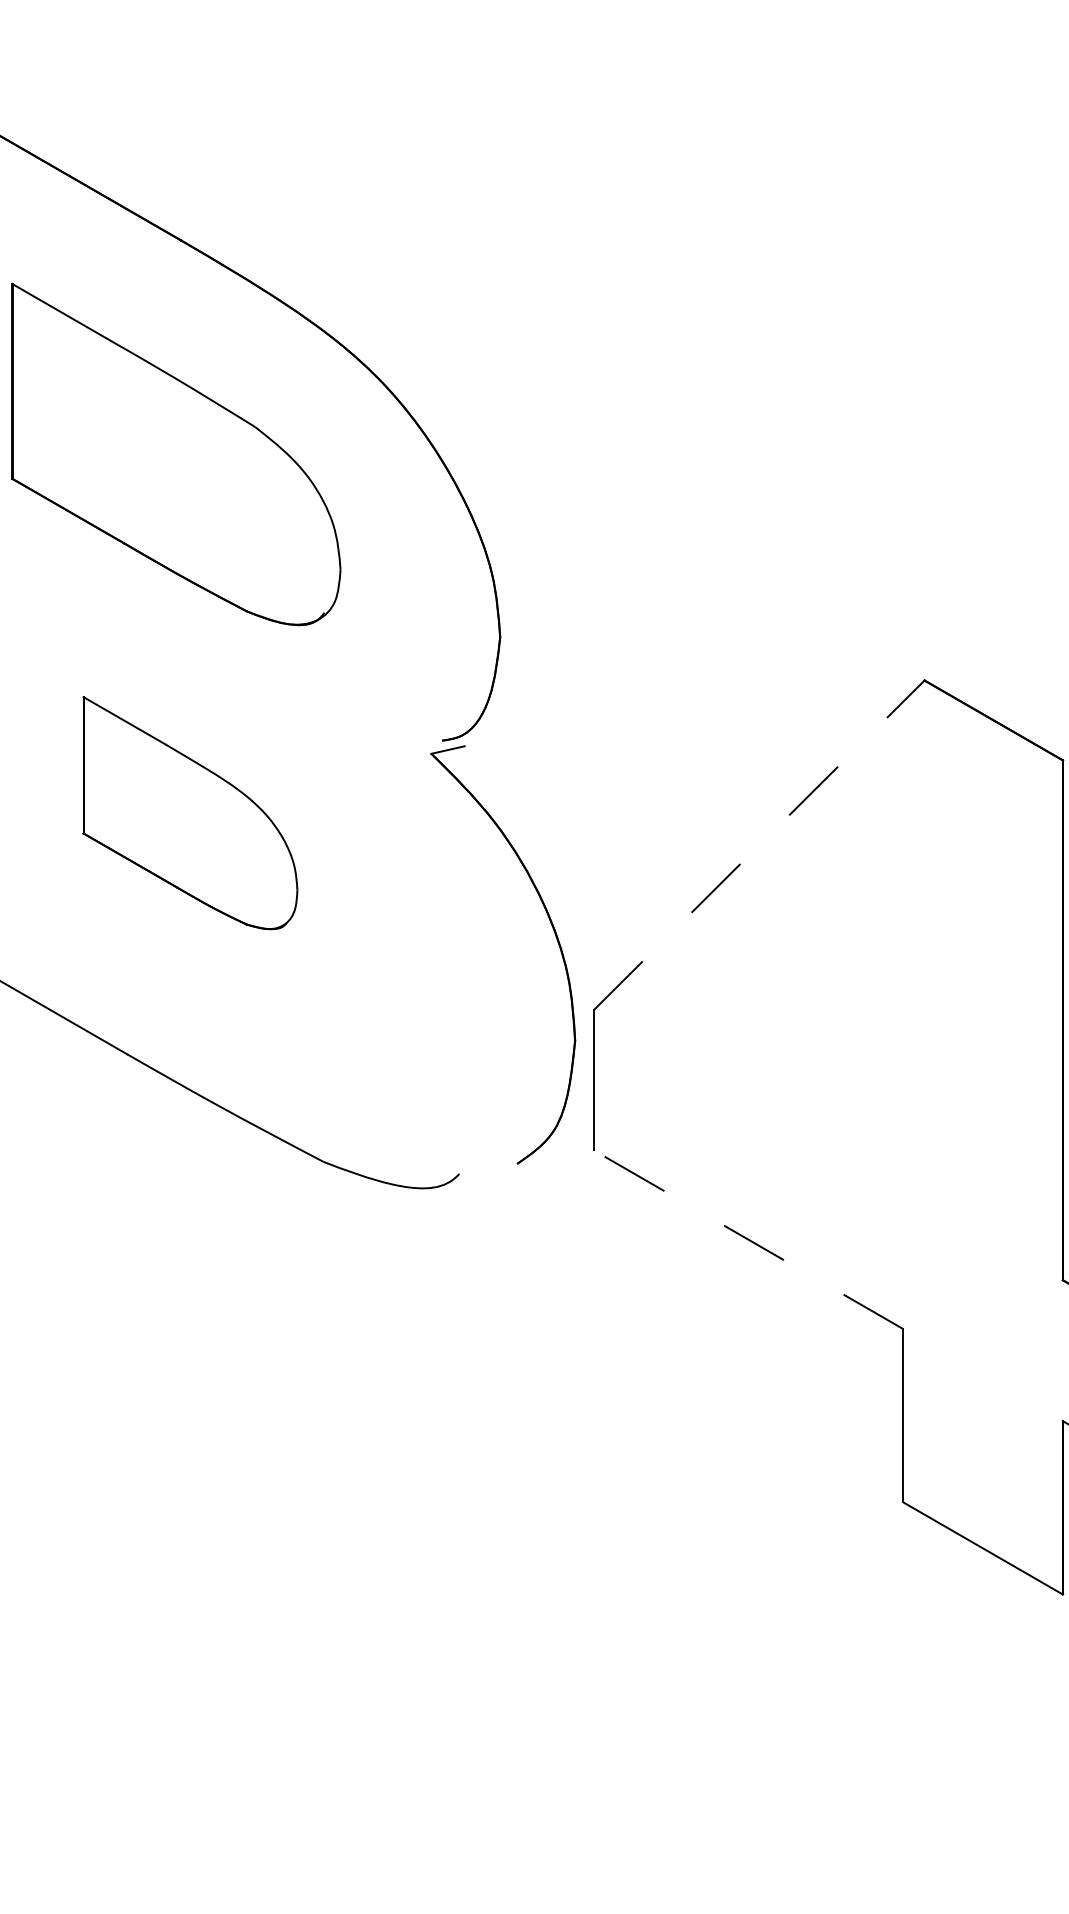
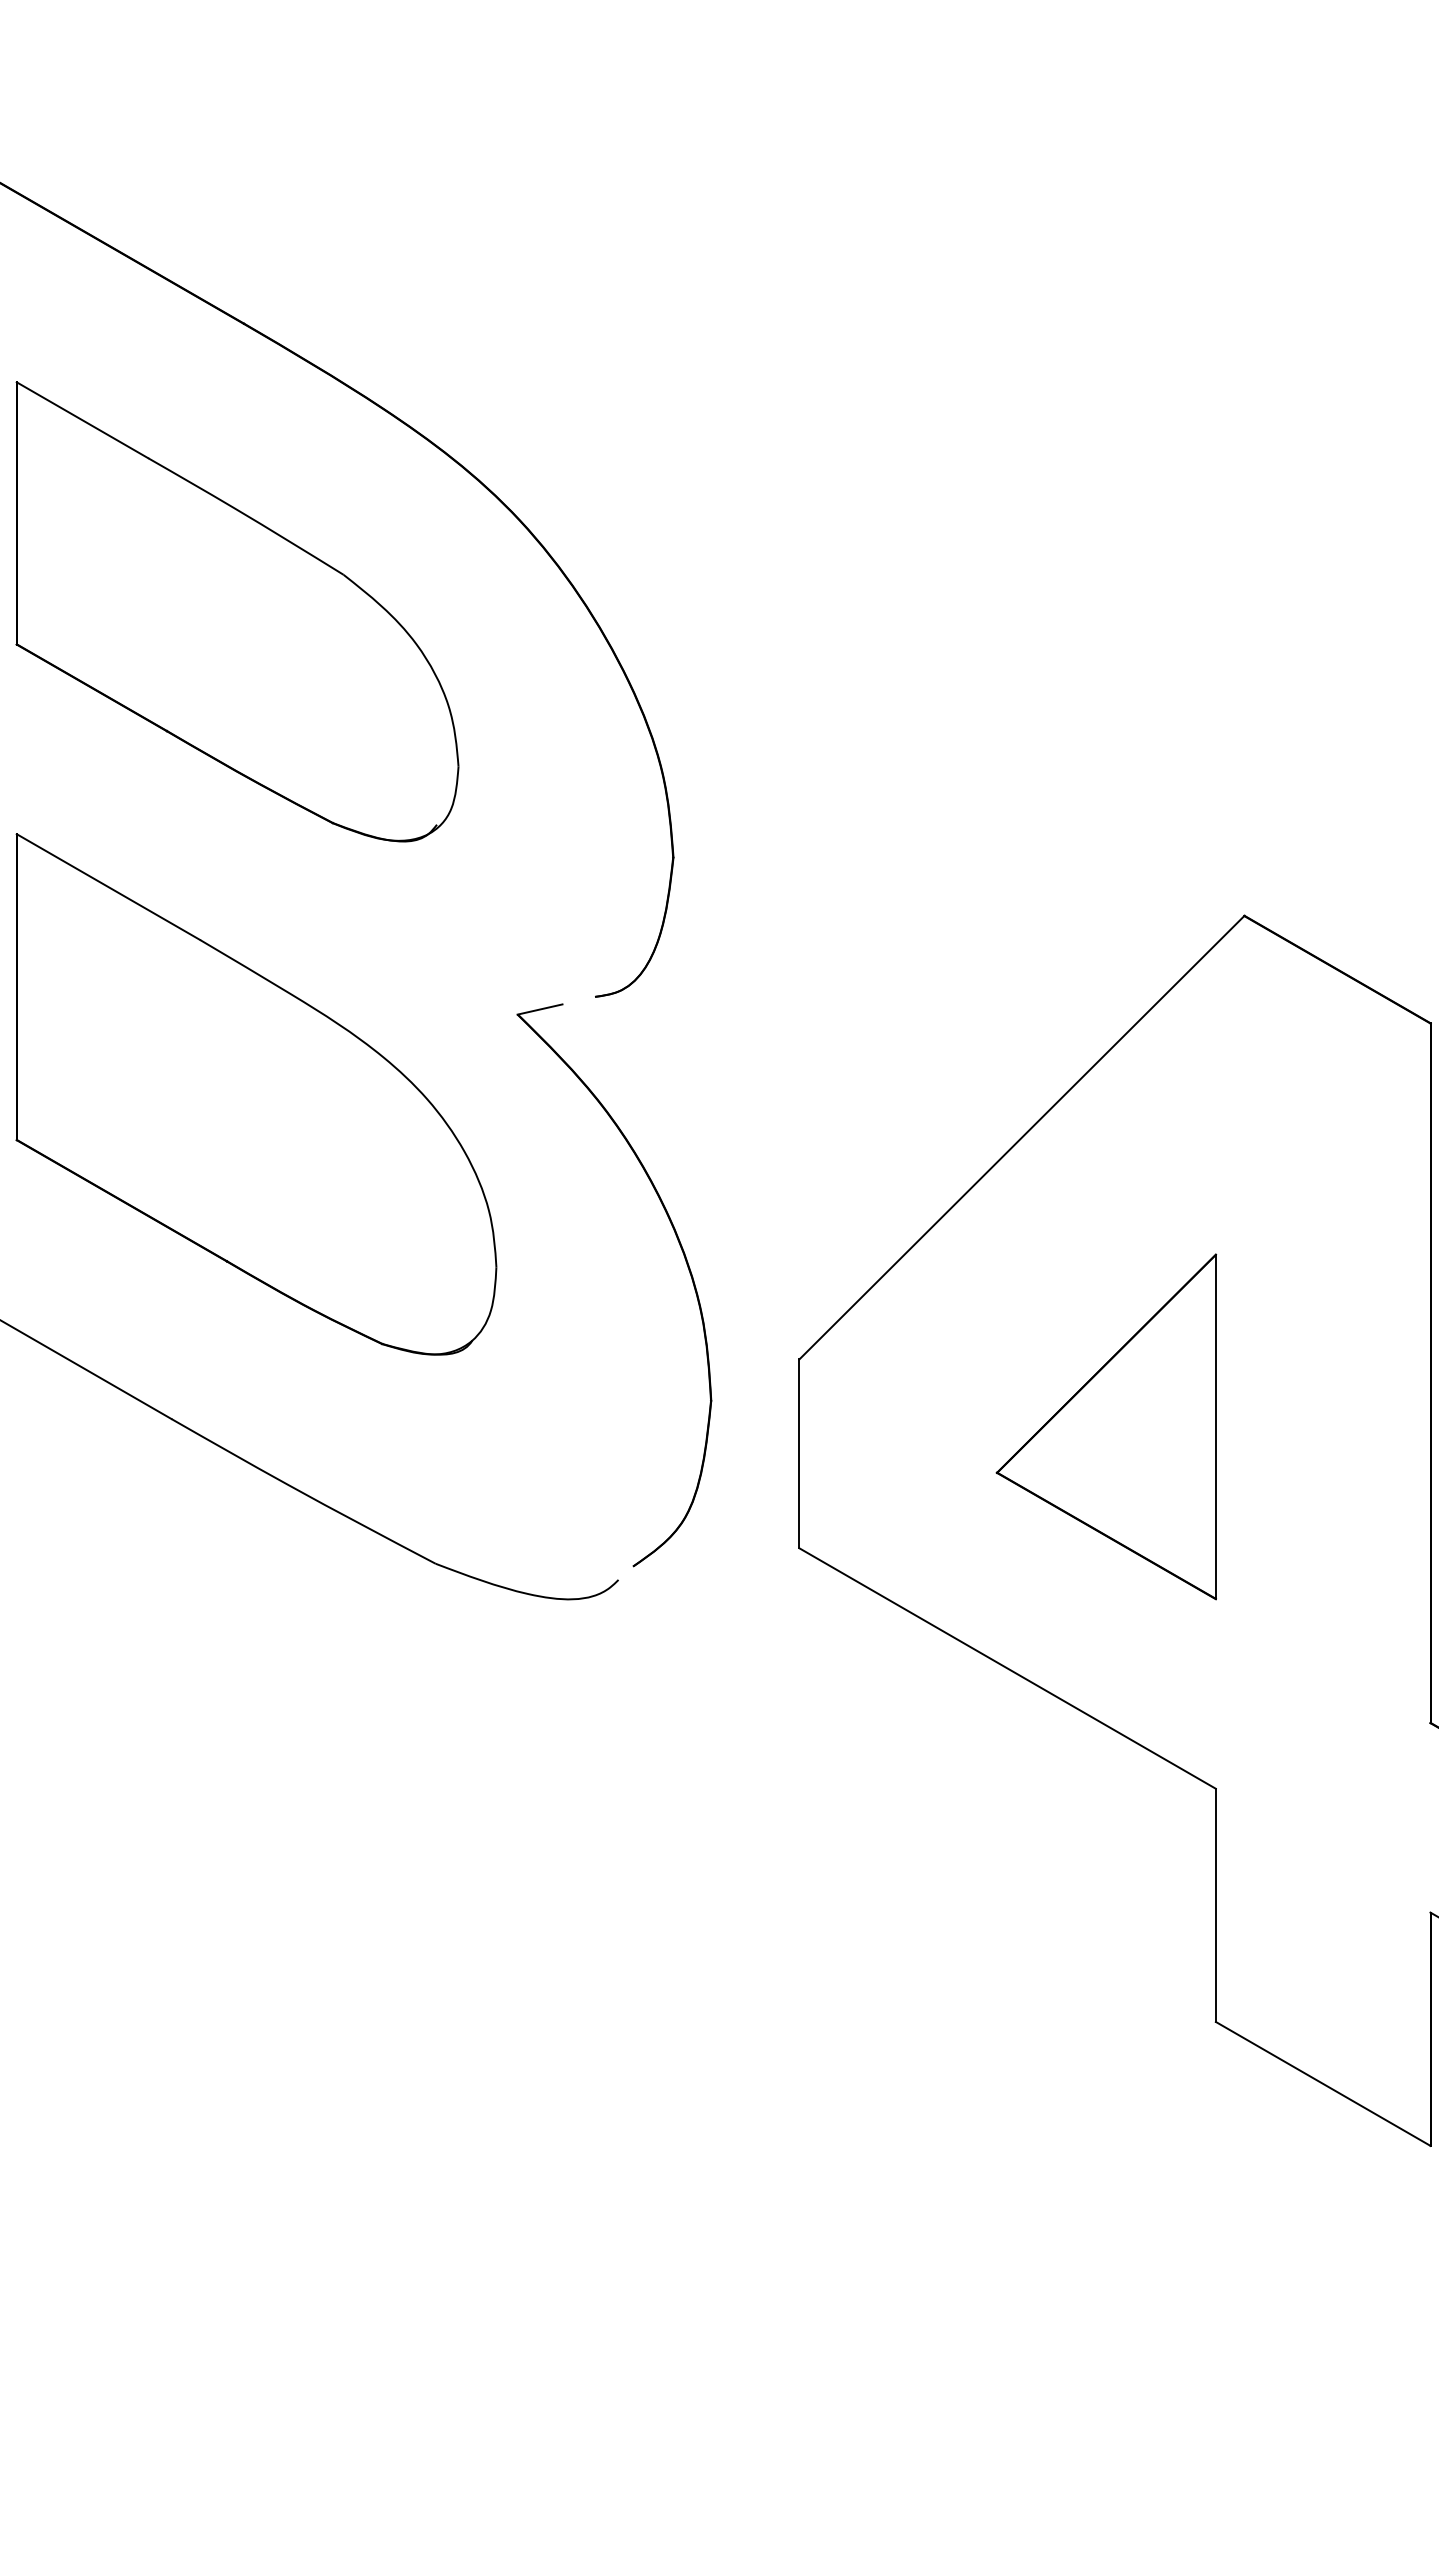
part: (190, 813) -> (256, 1094), size x1.67
line: (759, 845) -> (1022, 1137), dashed -> solid
part: (556, 937) -> (685, 1261), moved
part: (822, 1059) -> (1106, 1426), added
line: (748, 1239) -> (1007, 1668), dashed -> solid

